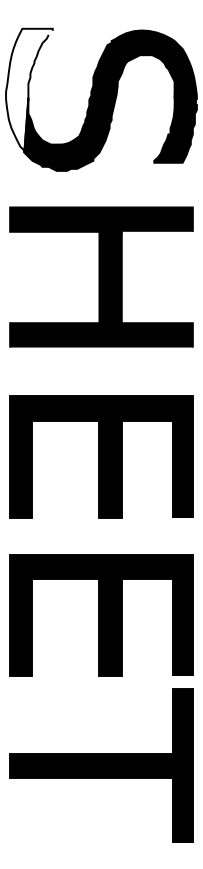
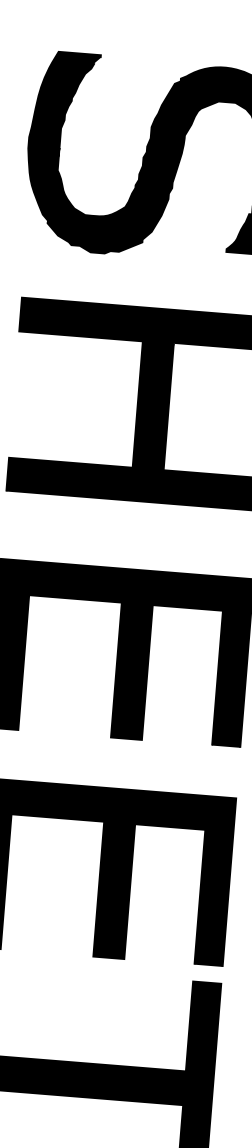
fill: (29, 90) -> (61, 138), added

